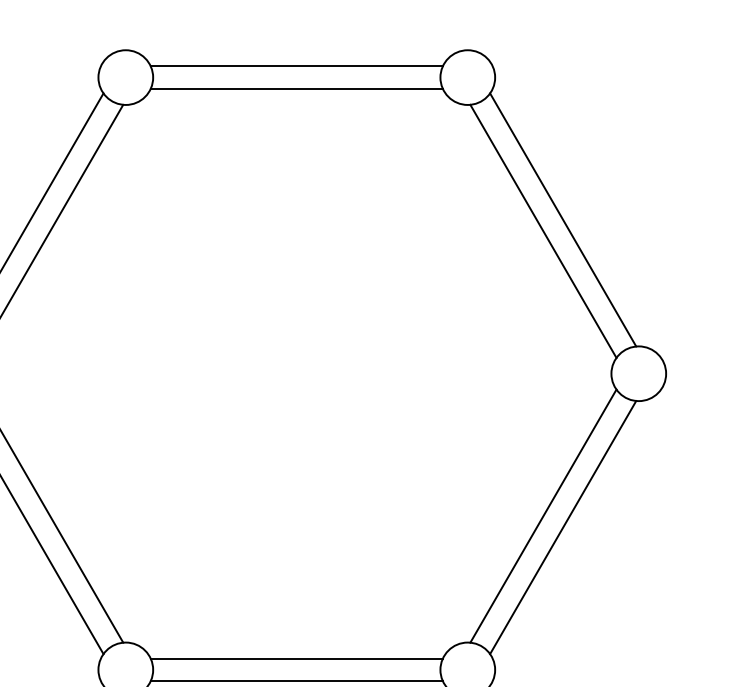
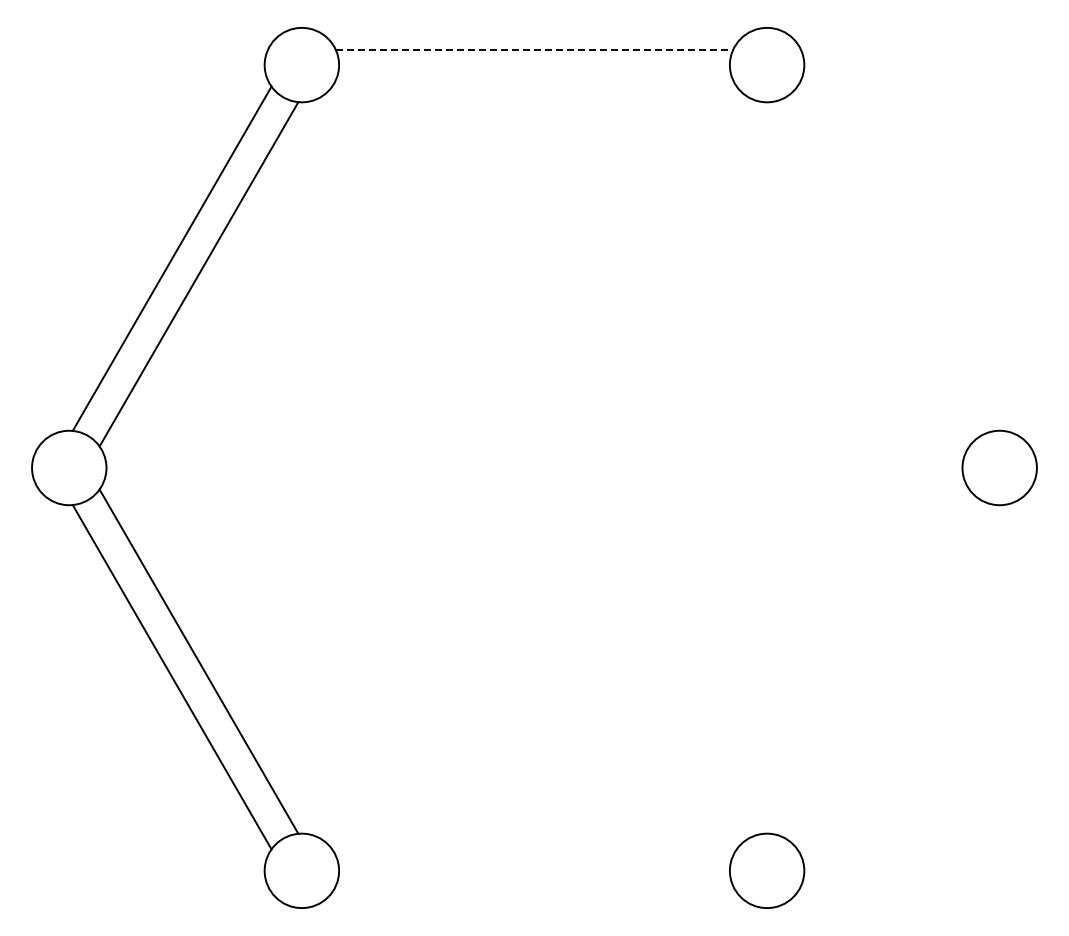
line: (296, 66) -> (534, 49), solid -> dashed
line: (296, 88) -> (534, 80), removed
line: (562, 219) -> (896, 258), removed
line: (543, 231) -> (869, 274), removed
line: (543, 516) -> (869, 661), removed
line: (562, 527) -> (896, 677), removed
line: (296, 658) -> (534, 855), removed
line: (296, 681) -> (534, 886), removed

